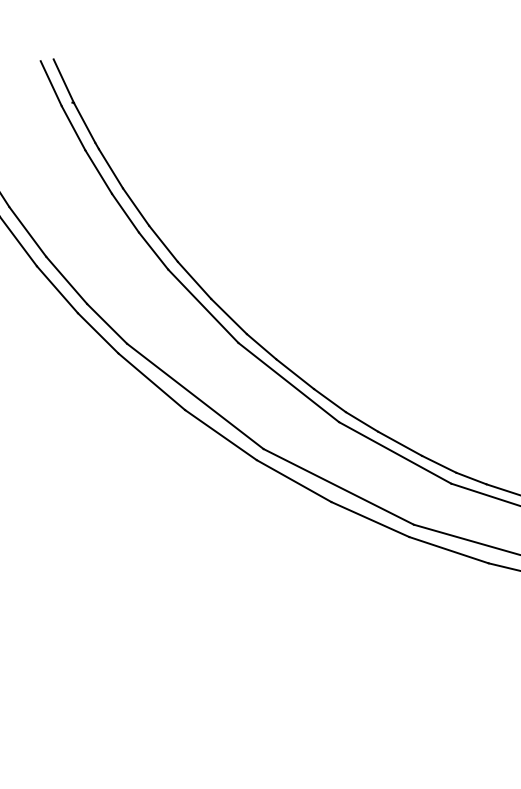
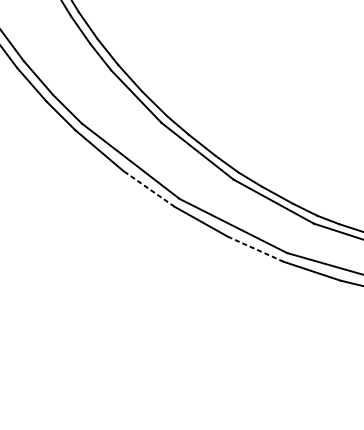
line: (221, 435) -> (149, 189), solid -> dashed
line: (370, 519) -> (256, 249), solid -> dashed

